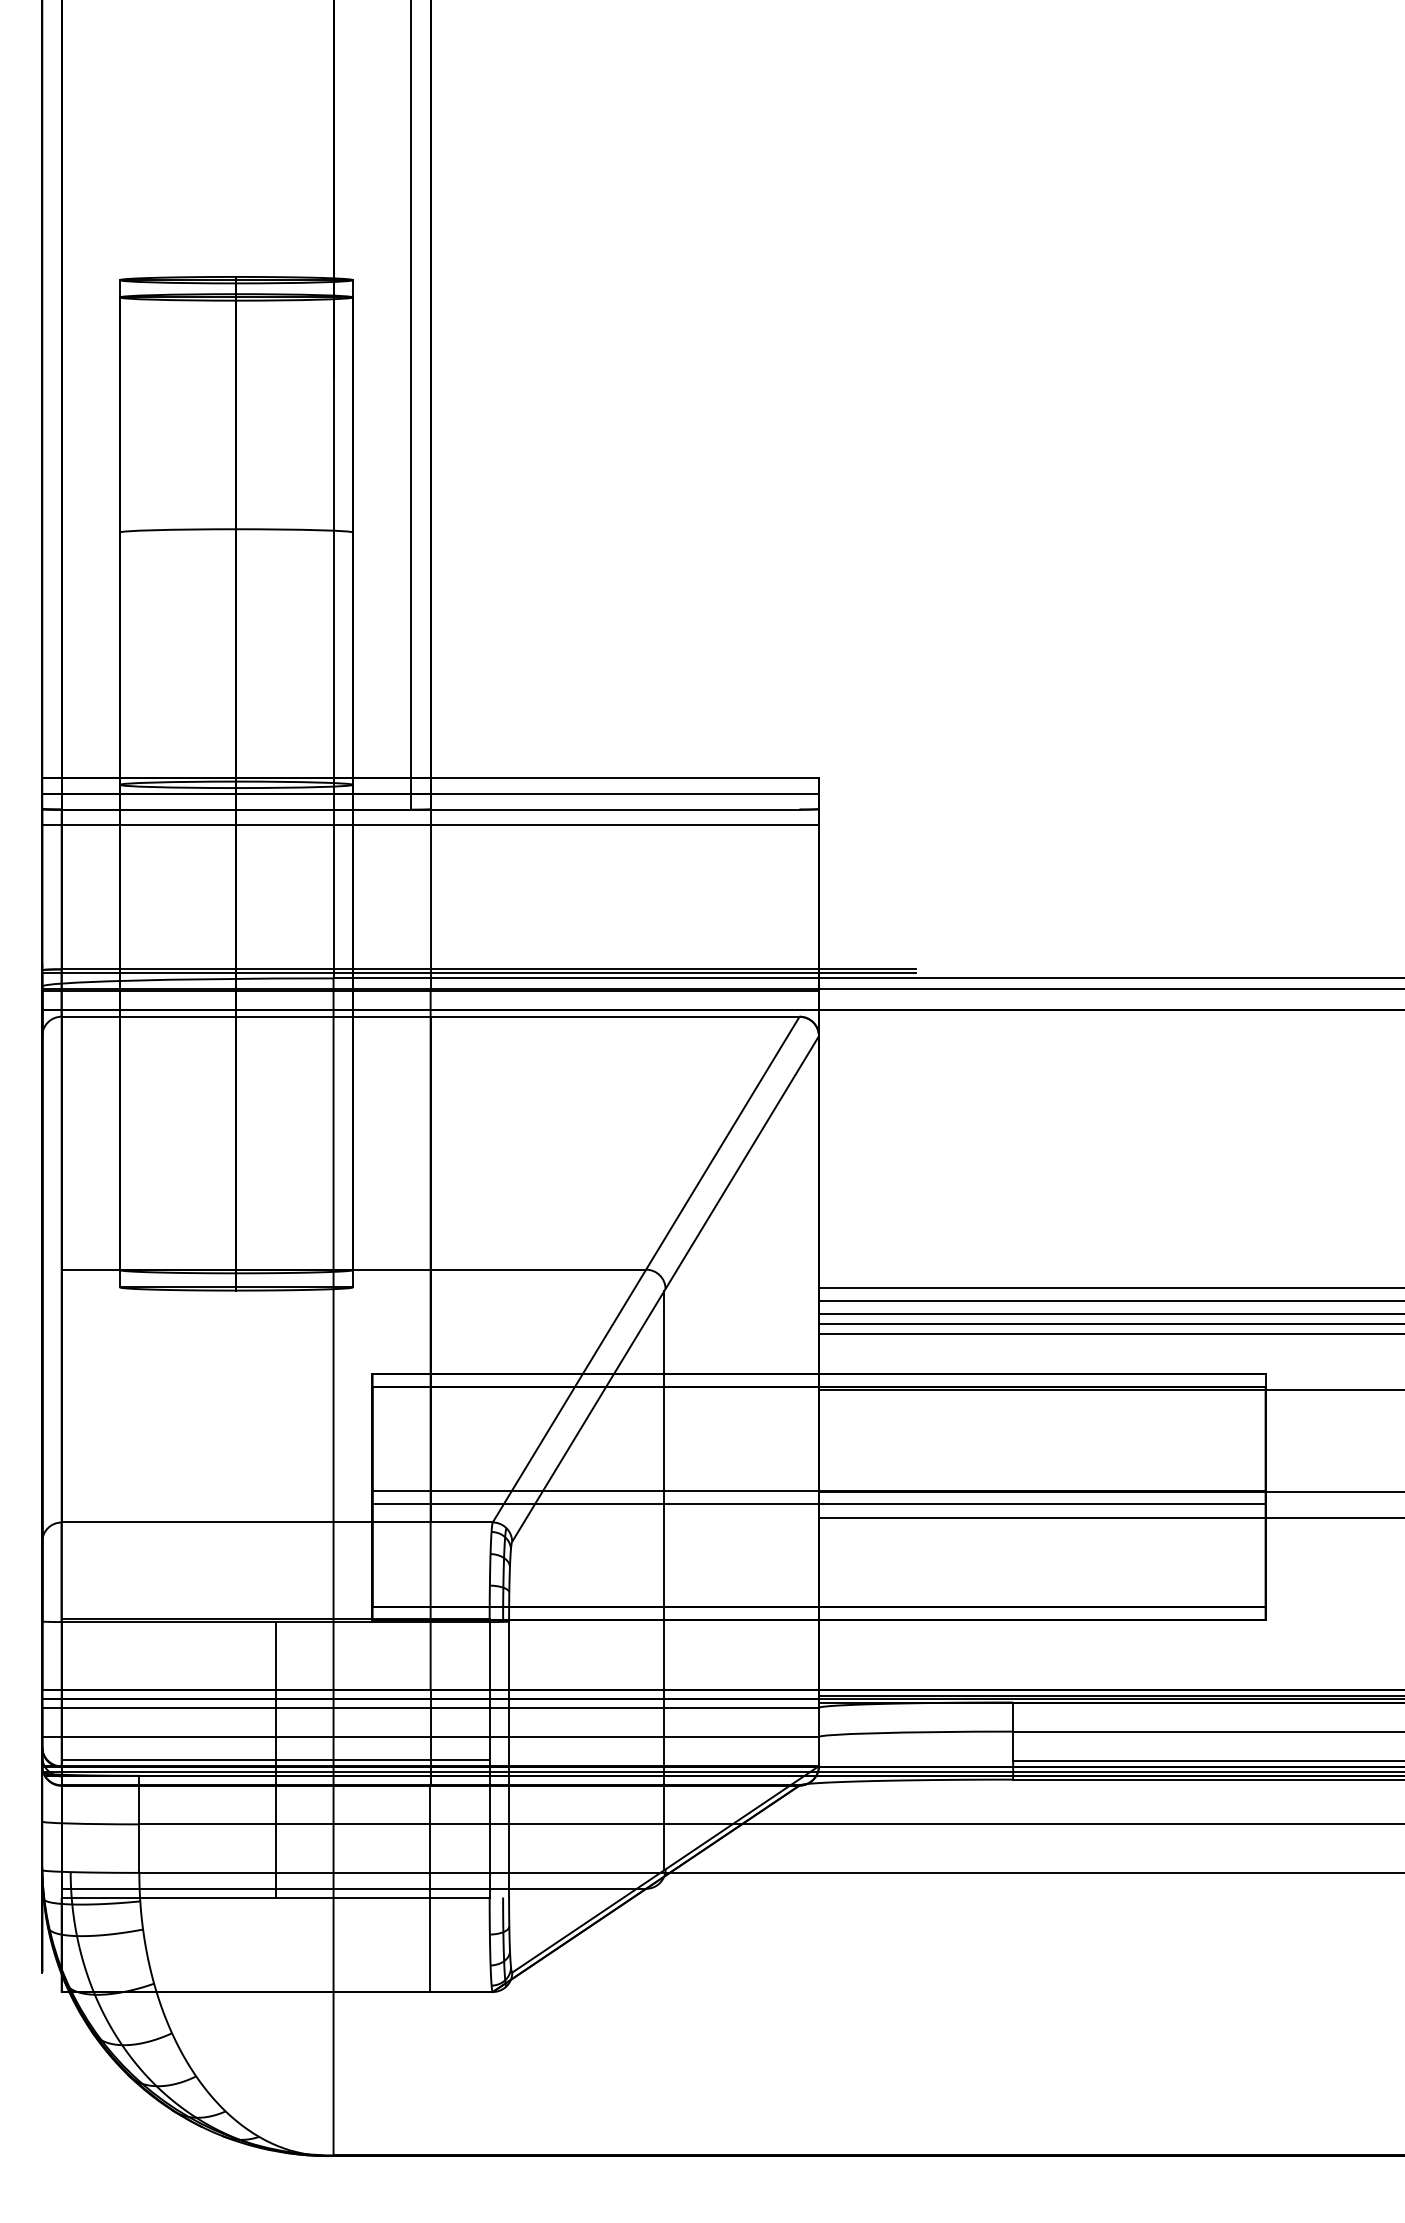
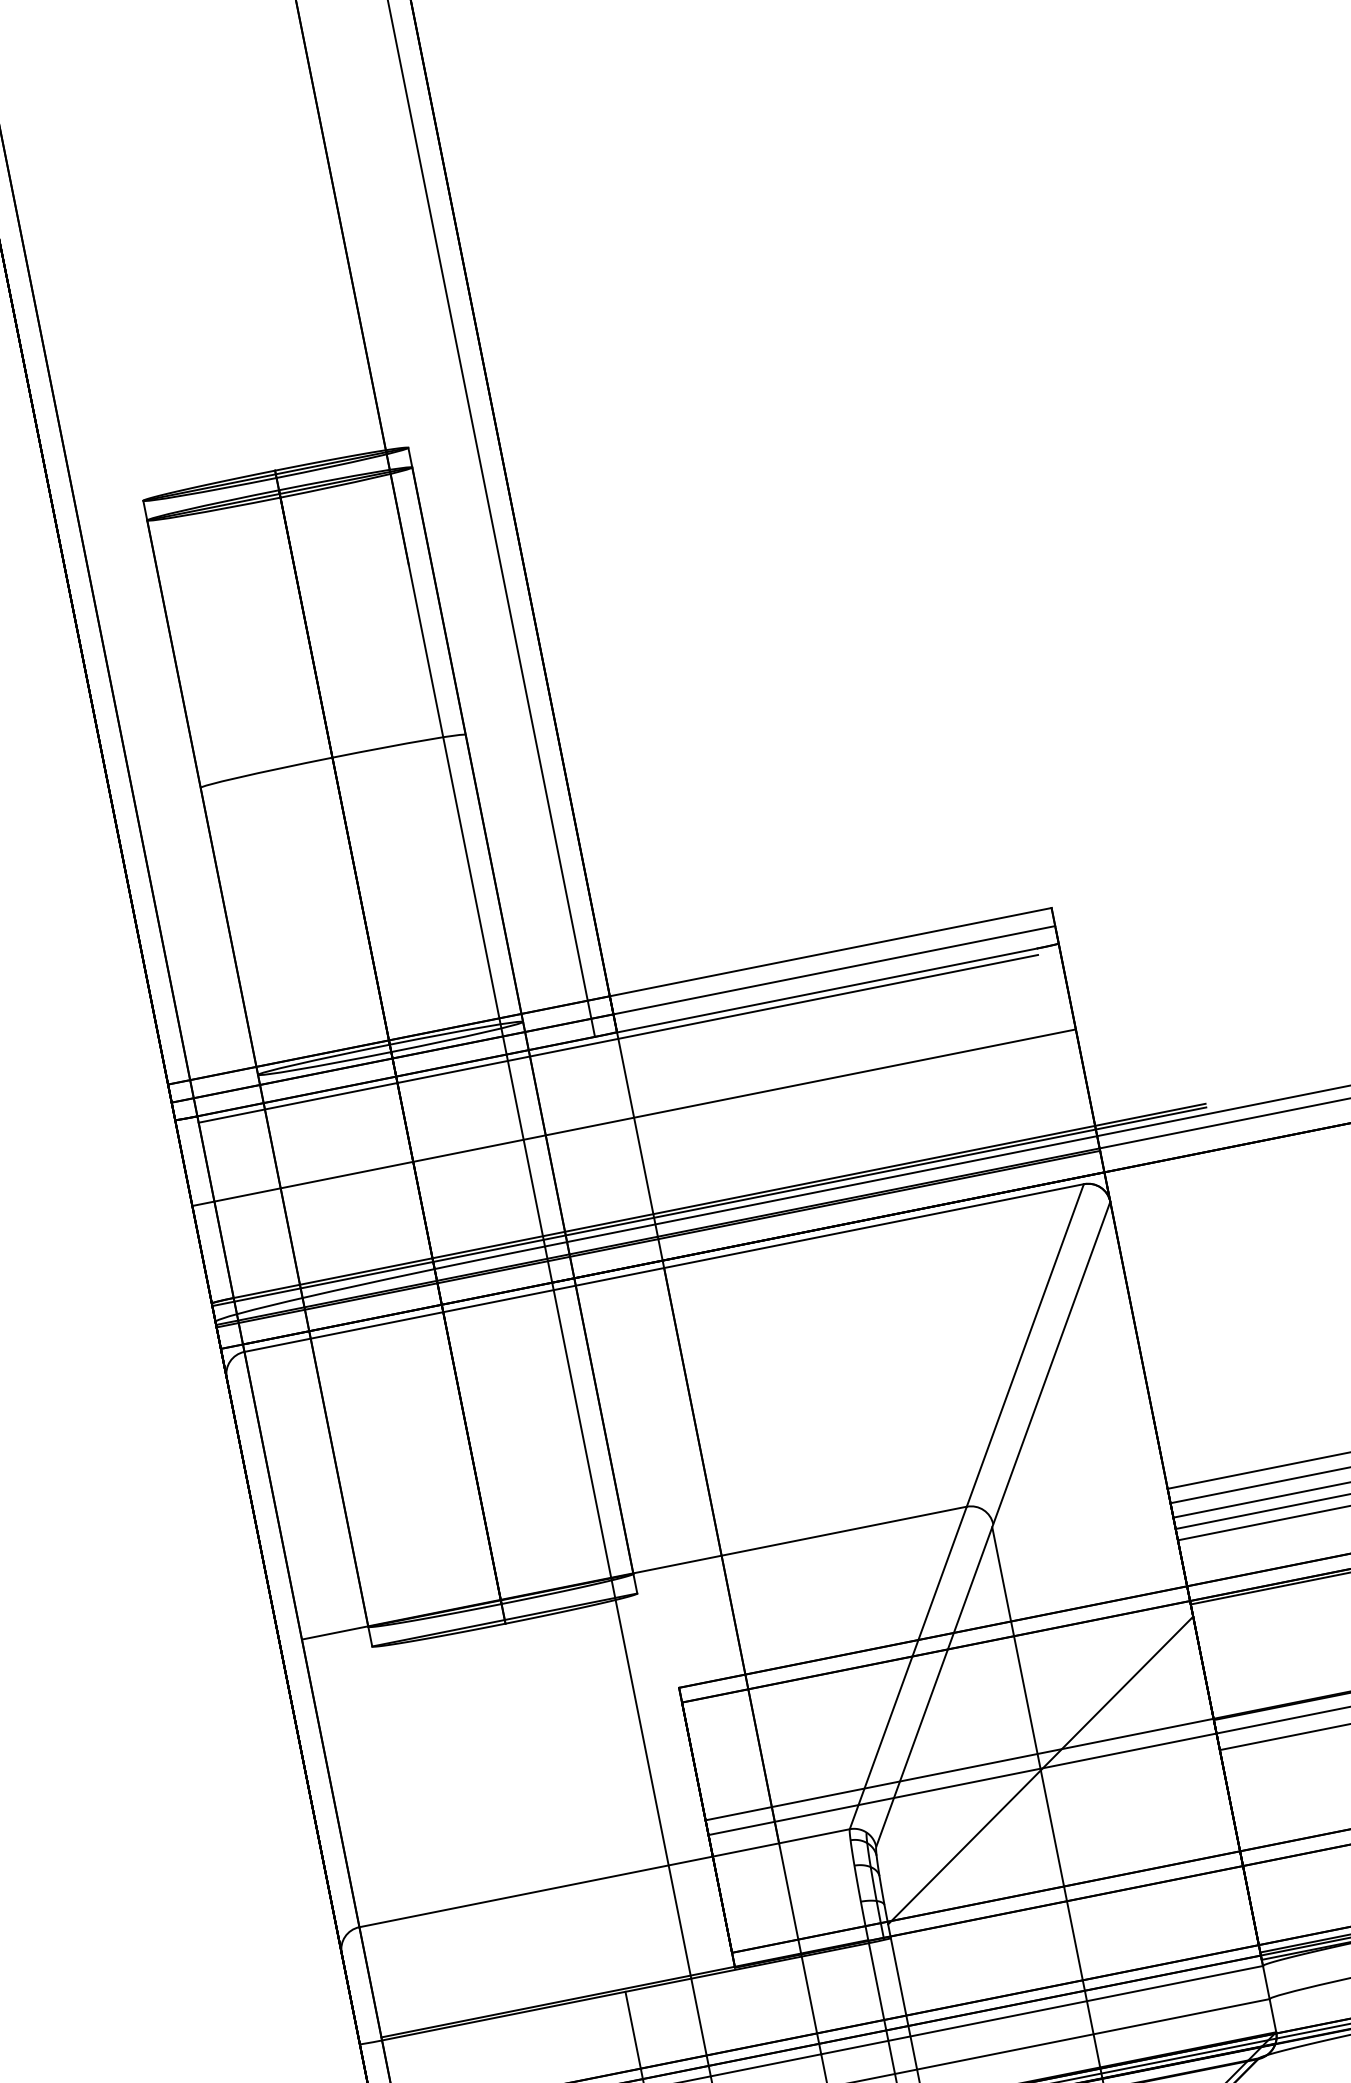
line: (430, 815) -> (618, 1039), added
line: (430, 824) -> (633, 1117), moved
line: (663, 1504) -> (1039, 1769), added

